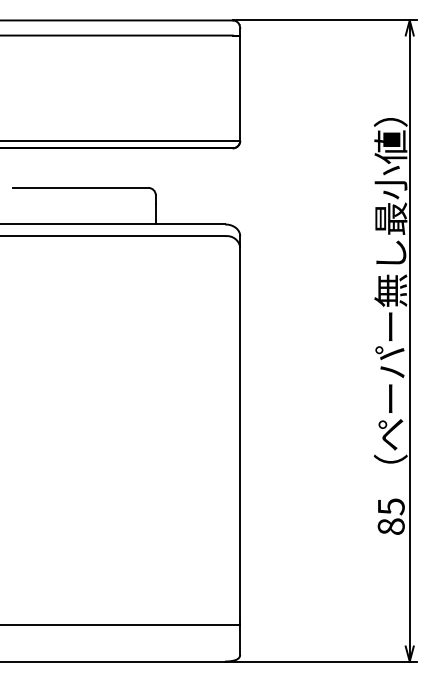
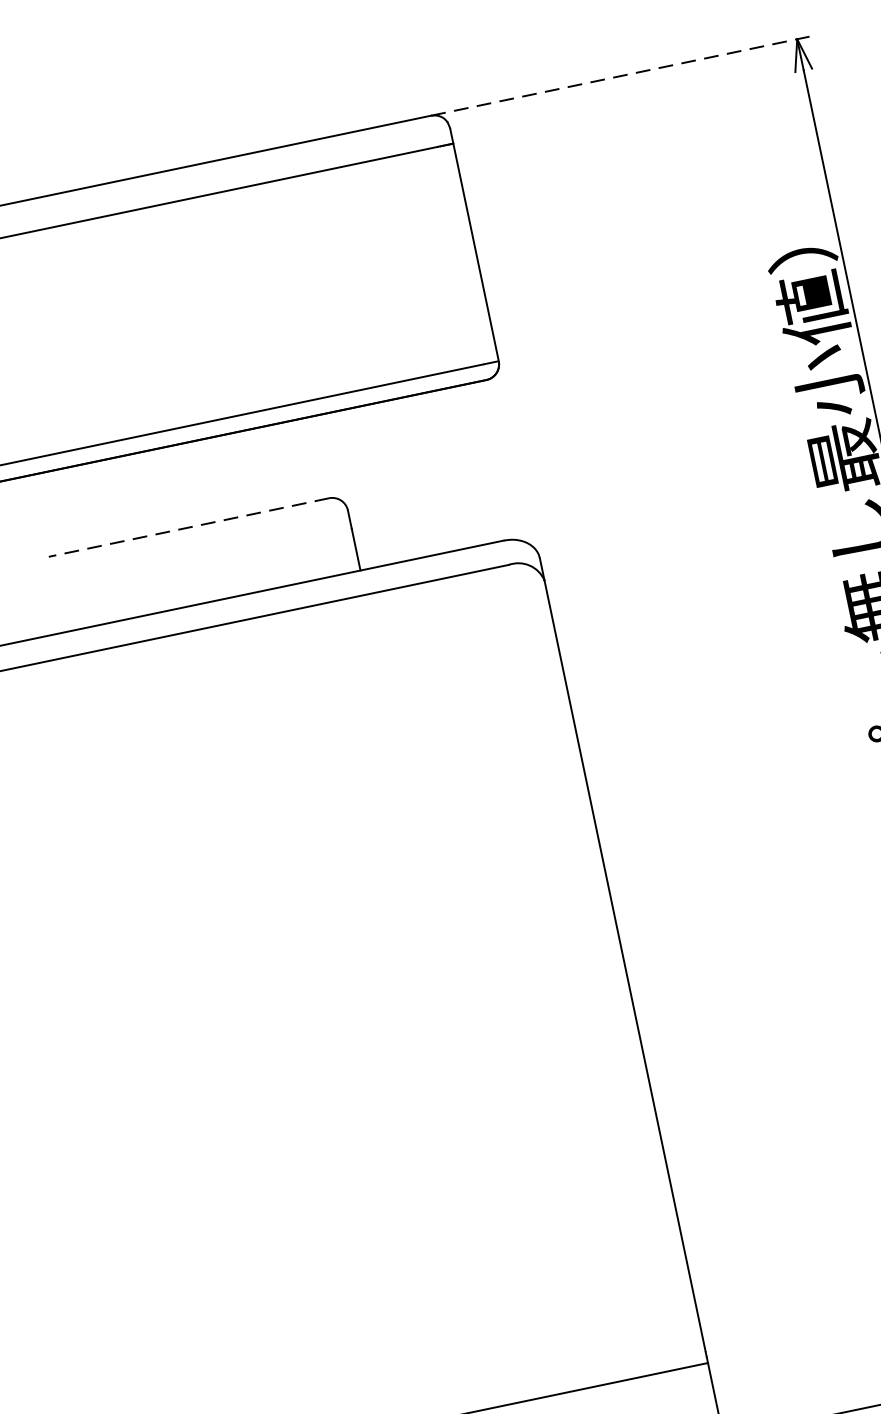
line: (325, 20) -> (623, 75), solid -> dashed
line: (80, 187) -> (188, 526), solid -> dashed

